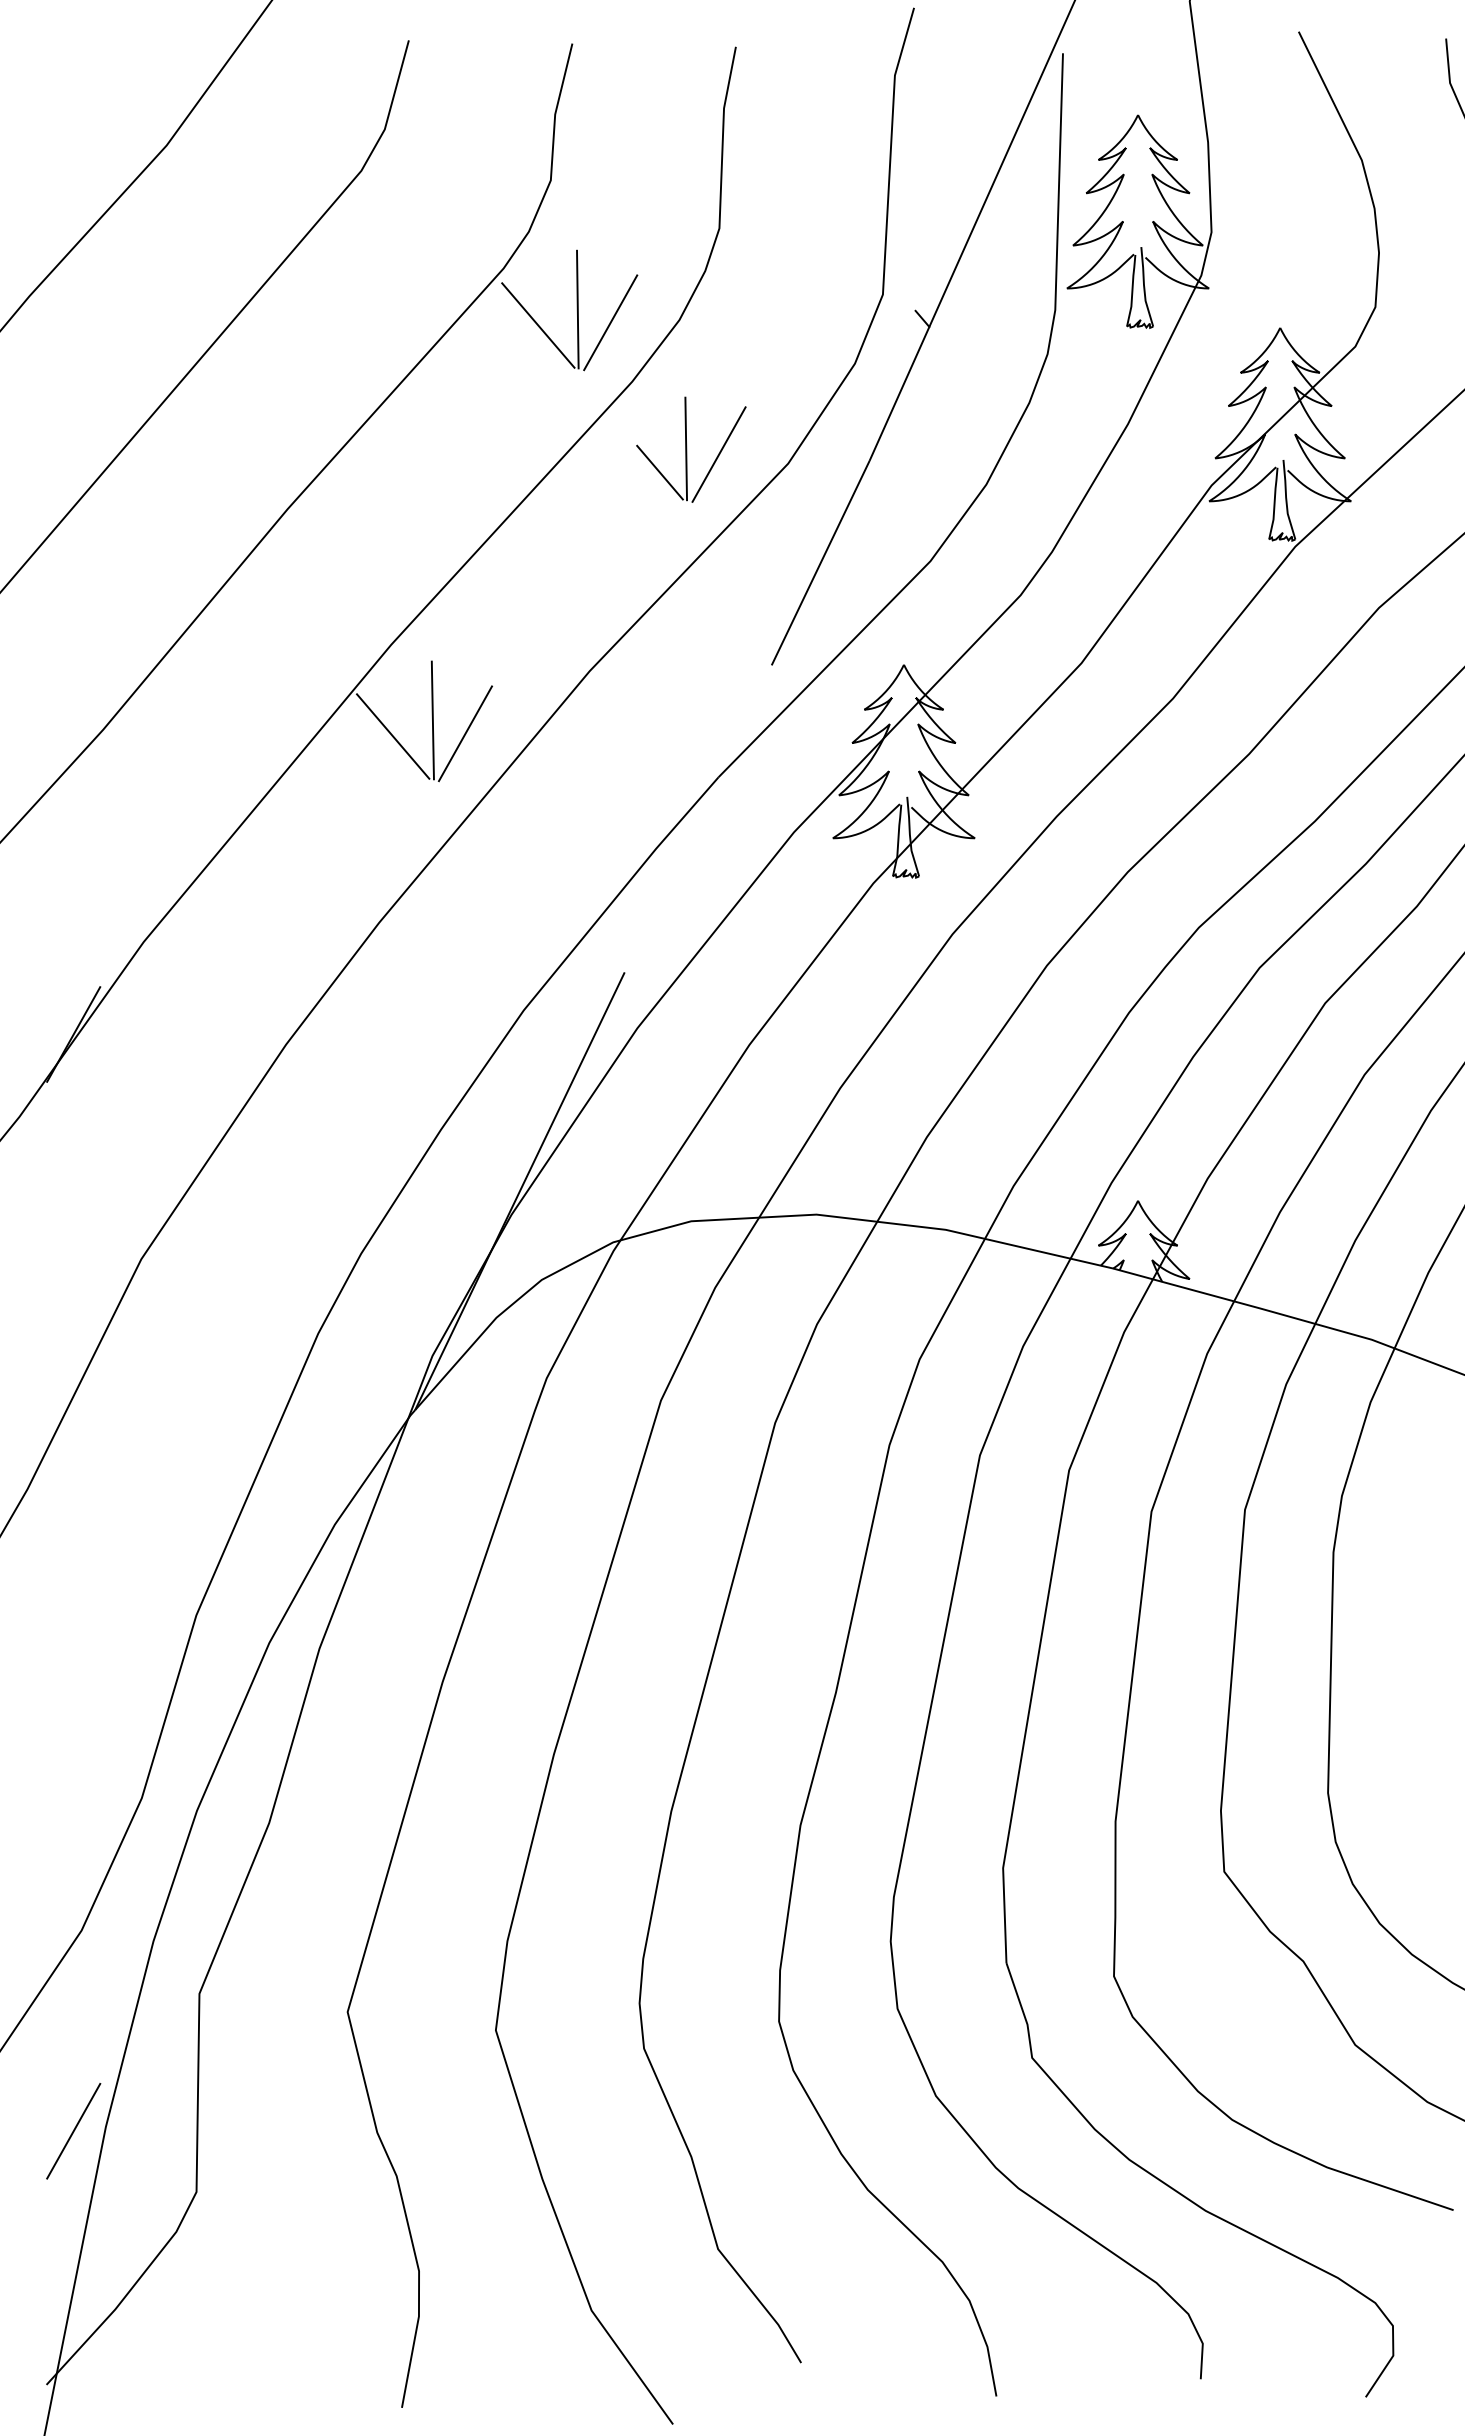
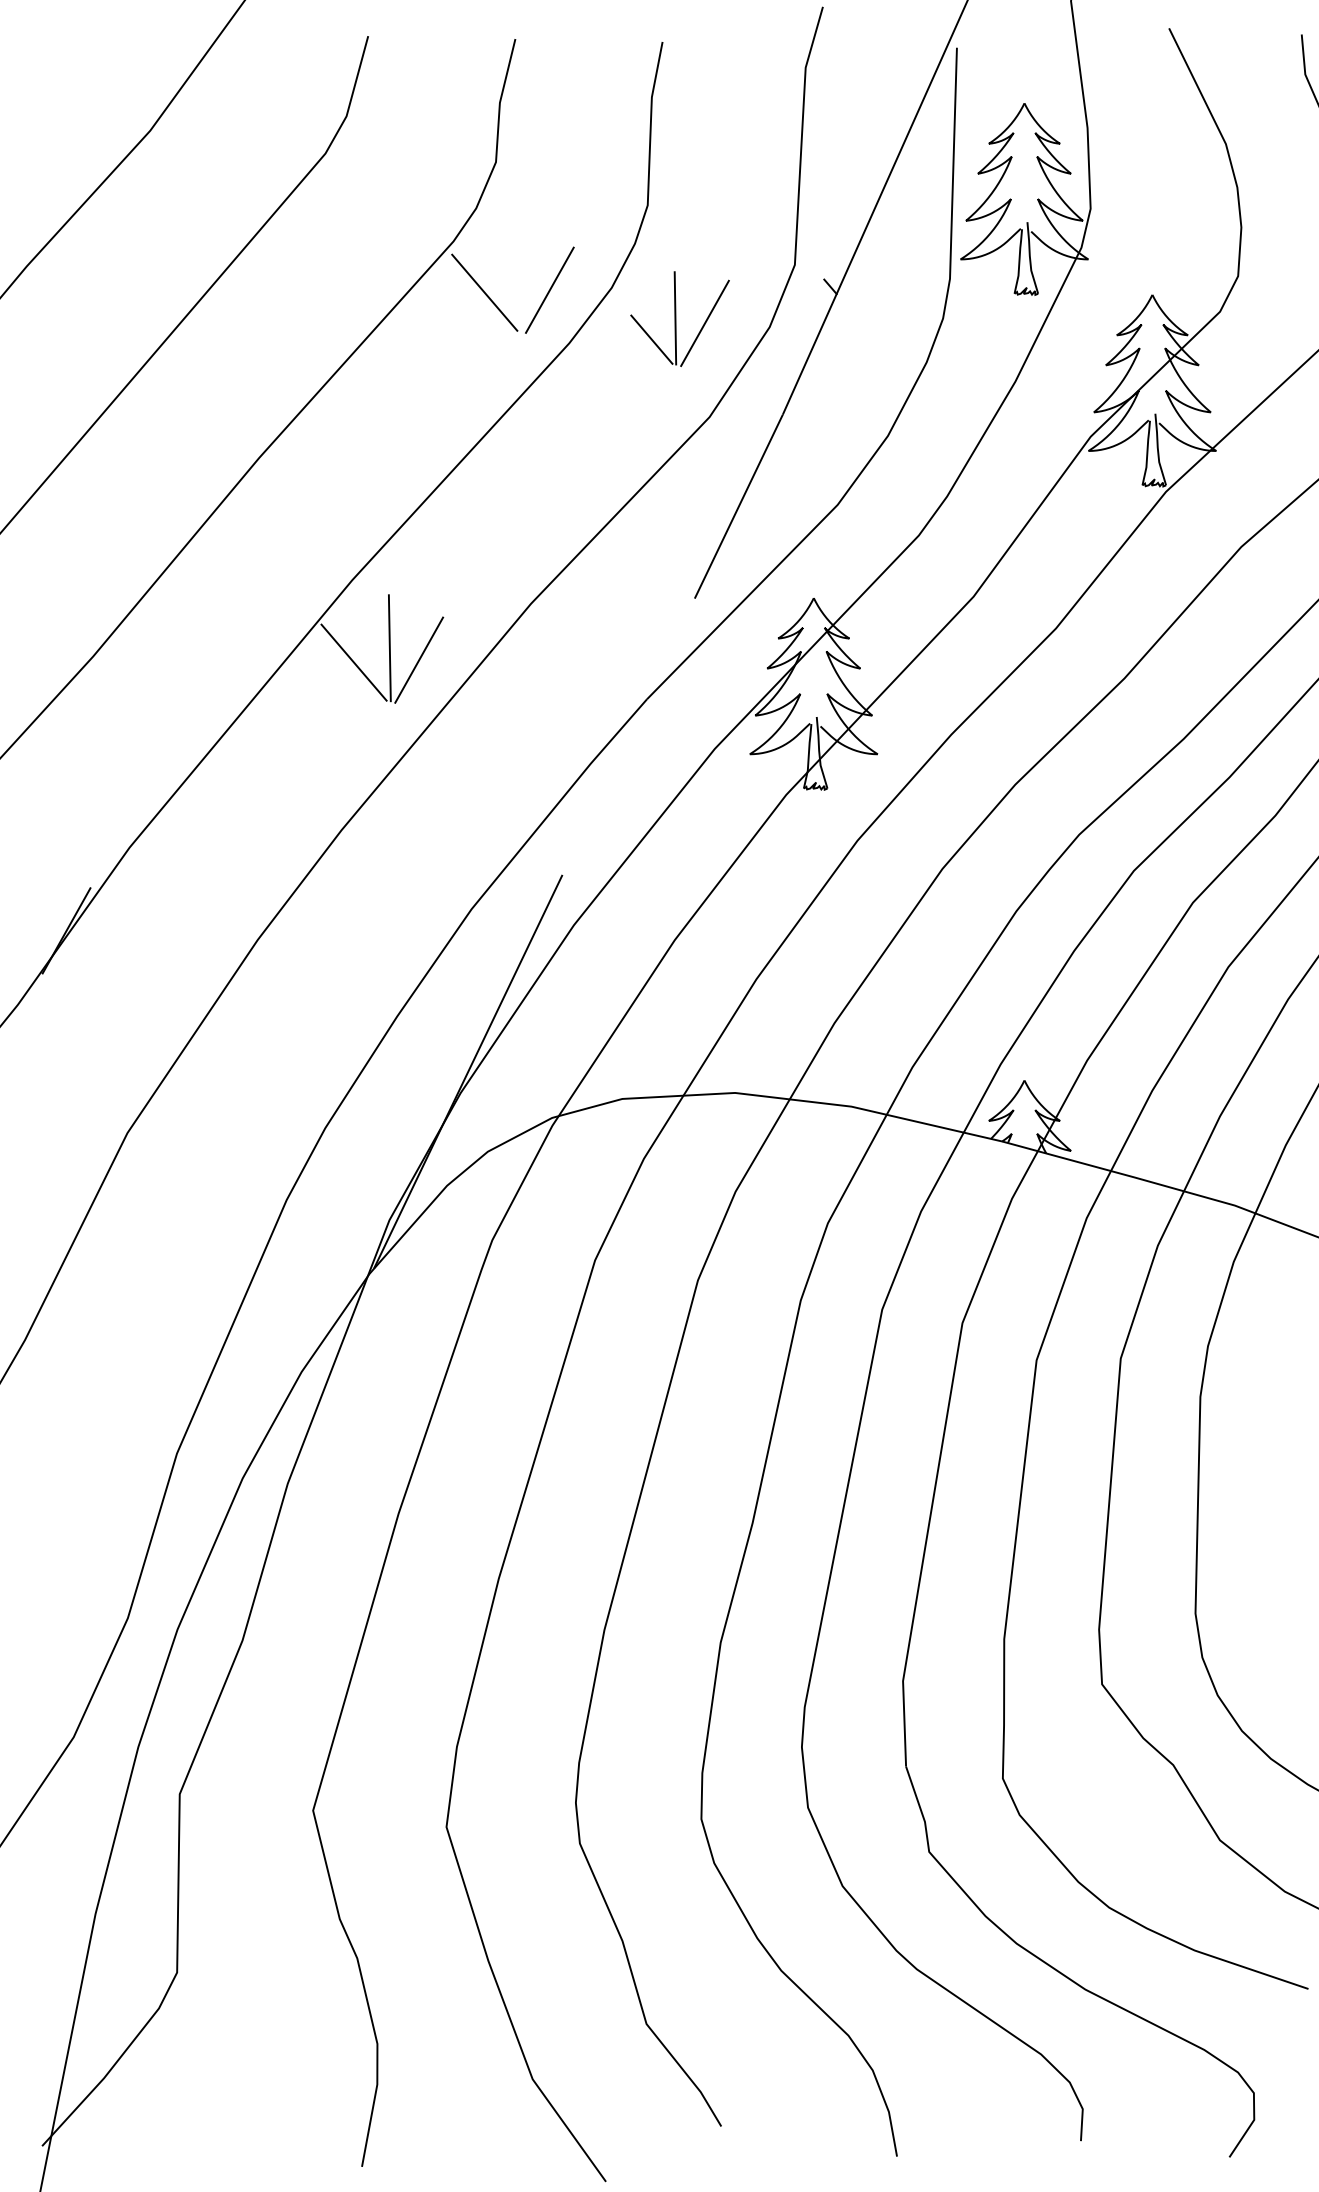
line: (577, 309) -> (520, 278), removed
part: (691, 449) -> (680, 318), moved
line: (73, 2131) -> (66, 1918), removed

